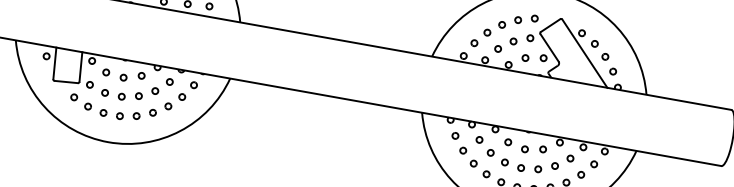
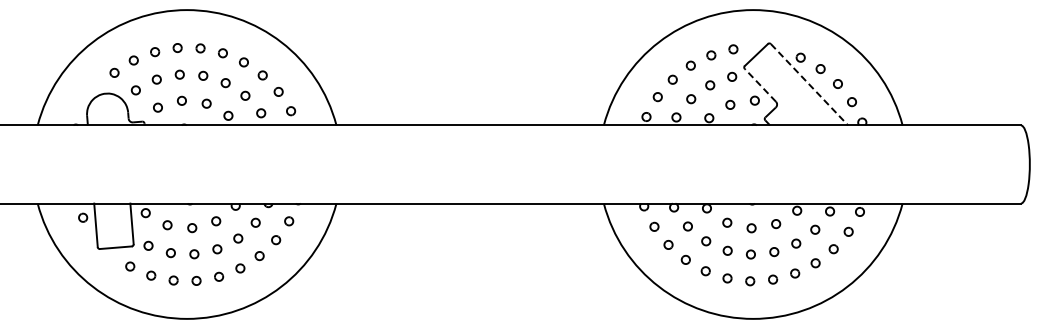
line: (549, 48) -> (760, 85), solid -> dashed
line: (584, 54) -> (809, 85), solid -> dashed

